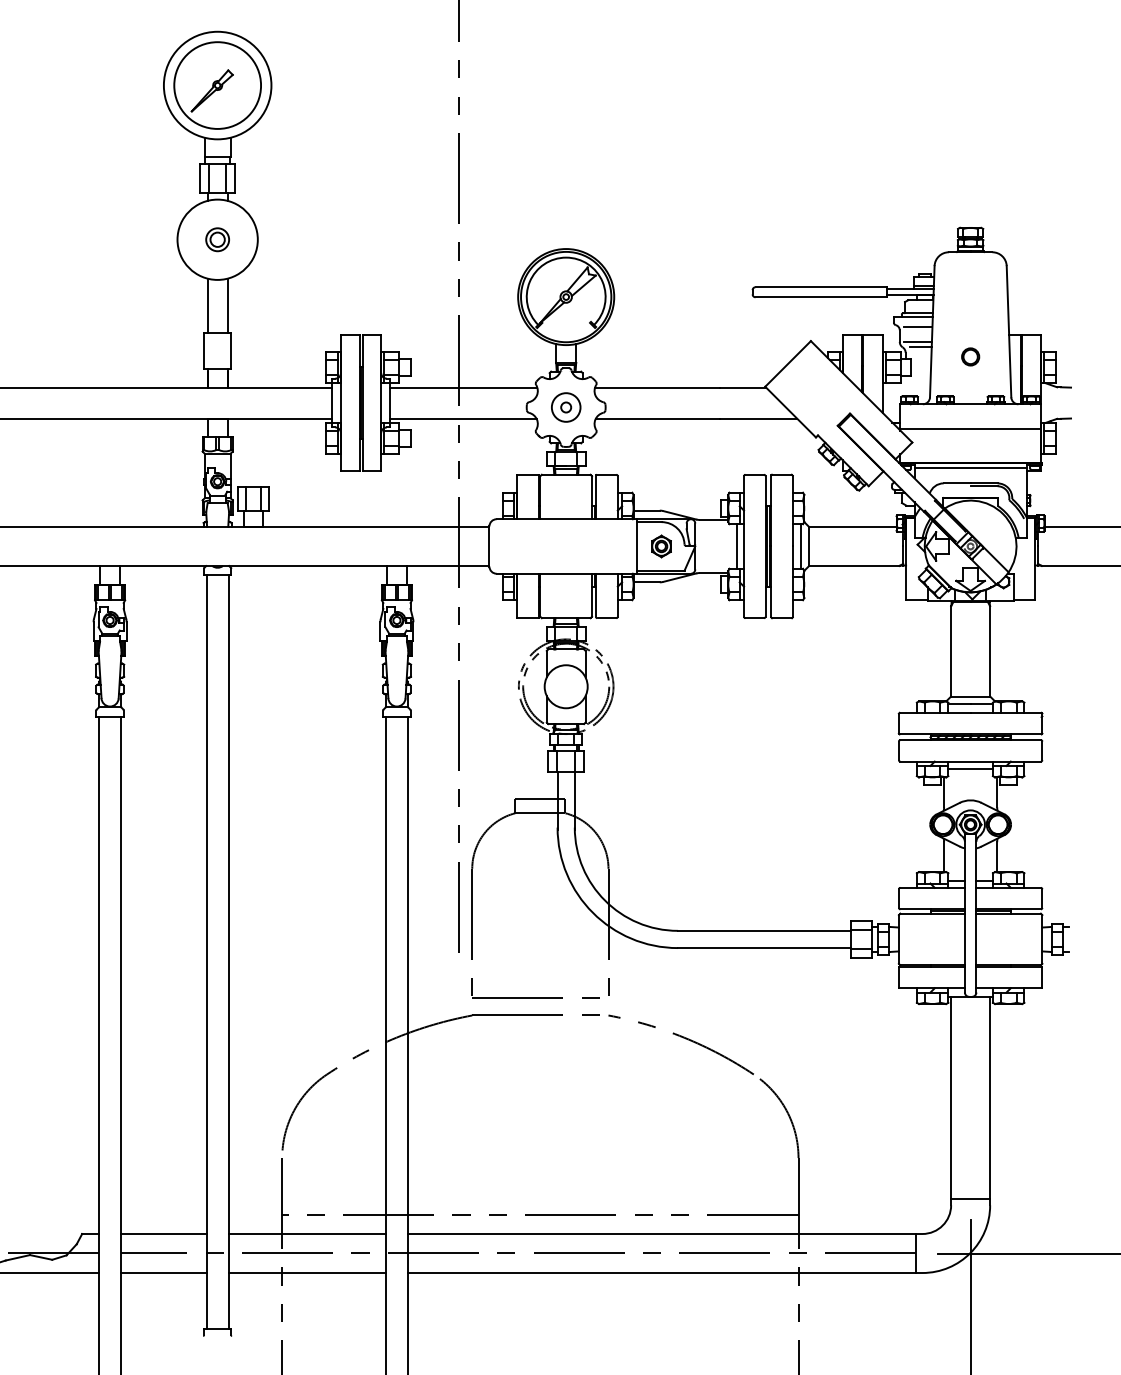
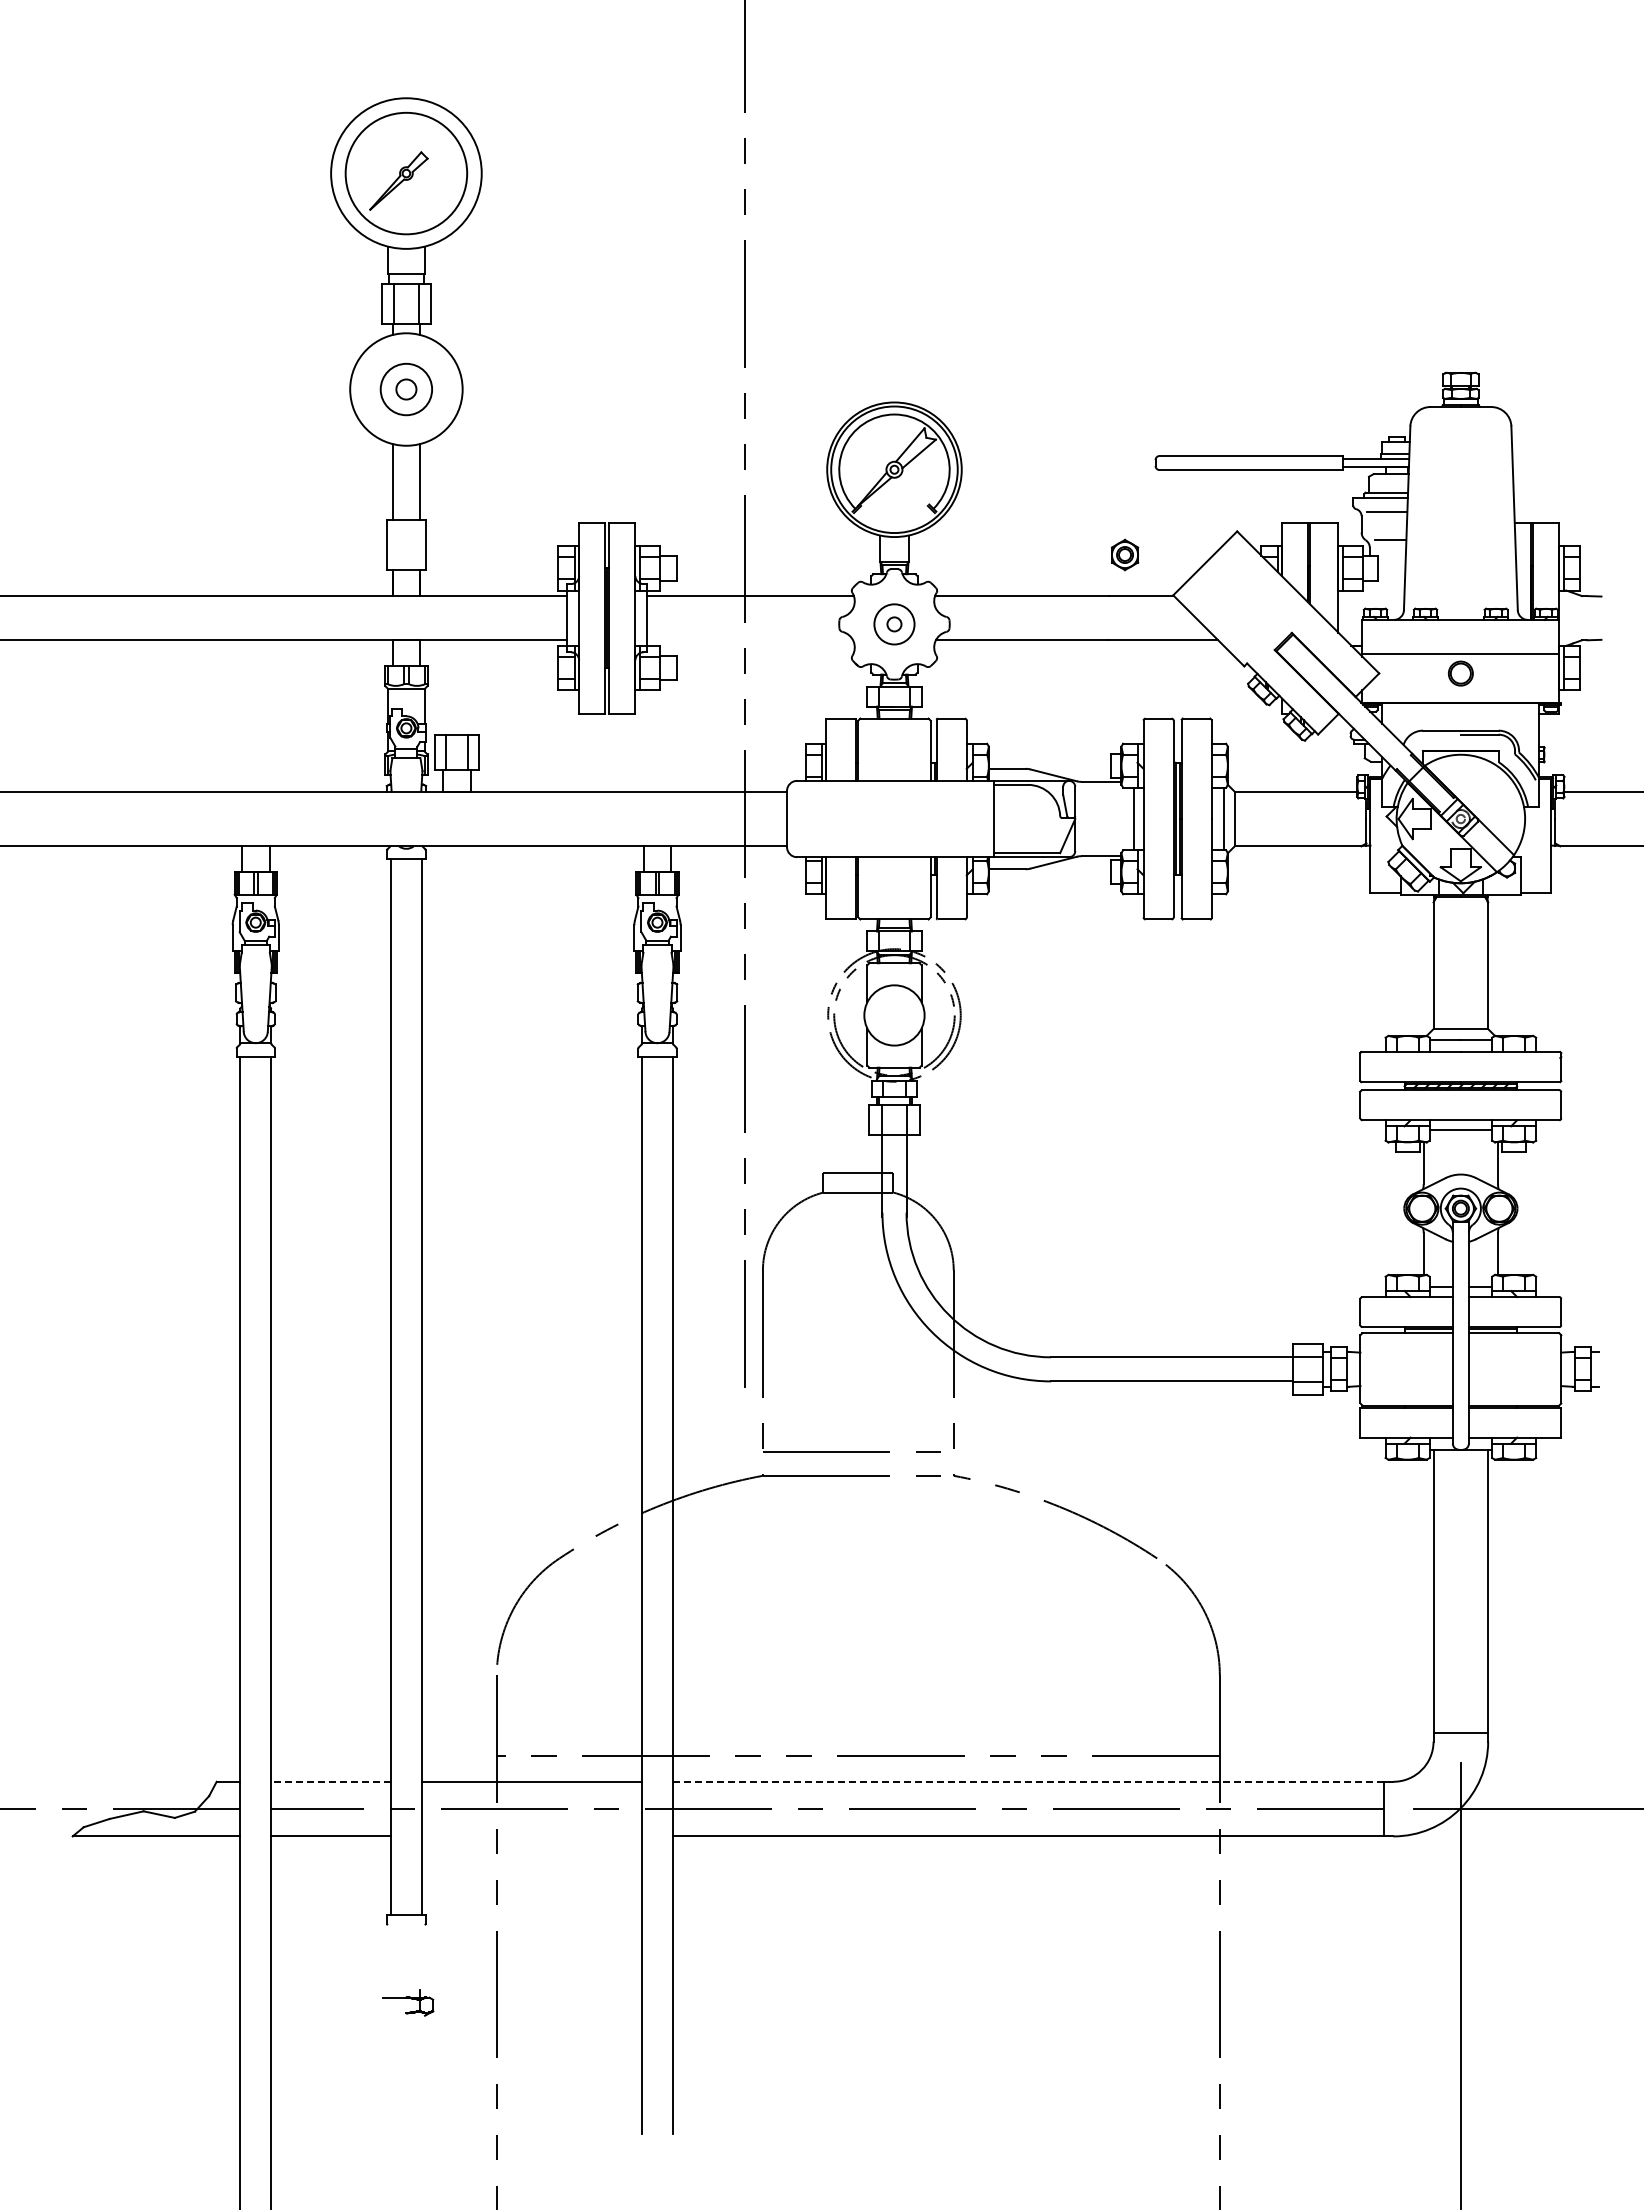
circle: (217, 239) -> (406, 389), size x1.6
line: (917, 341) -> (1386, 532), removed
part: (970, 356) -> (1460, 673), moved
line: (462, 418) -> (749, 639), removed
line: (970, 467) -> (1460, 708), removed
part: (661, 546) -> (1125, 554), moved
line: (164, 1233) -> (331, 1781), solid -> dashed
line: (661, 1233) -> (1028, 1781), solid -> dashed
line: (306, 1273) -> (531, 1836), removed

